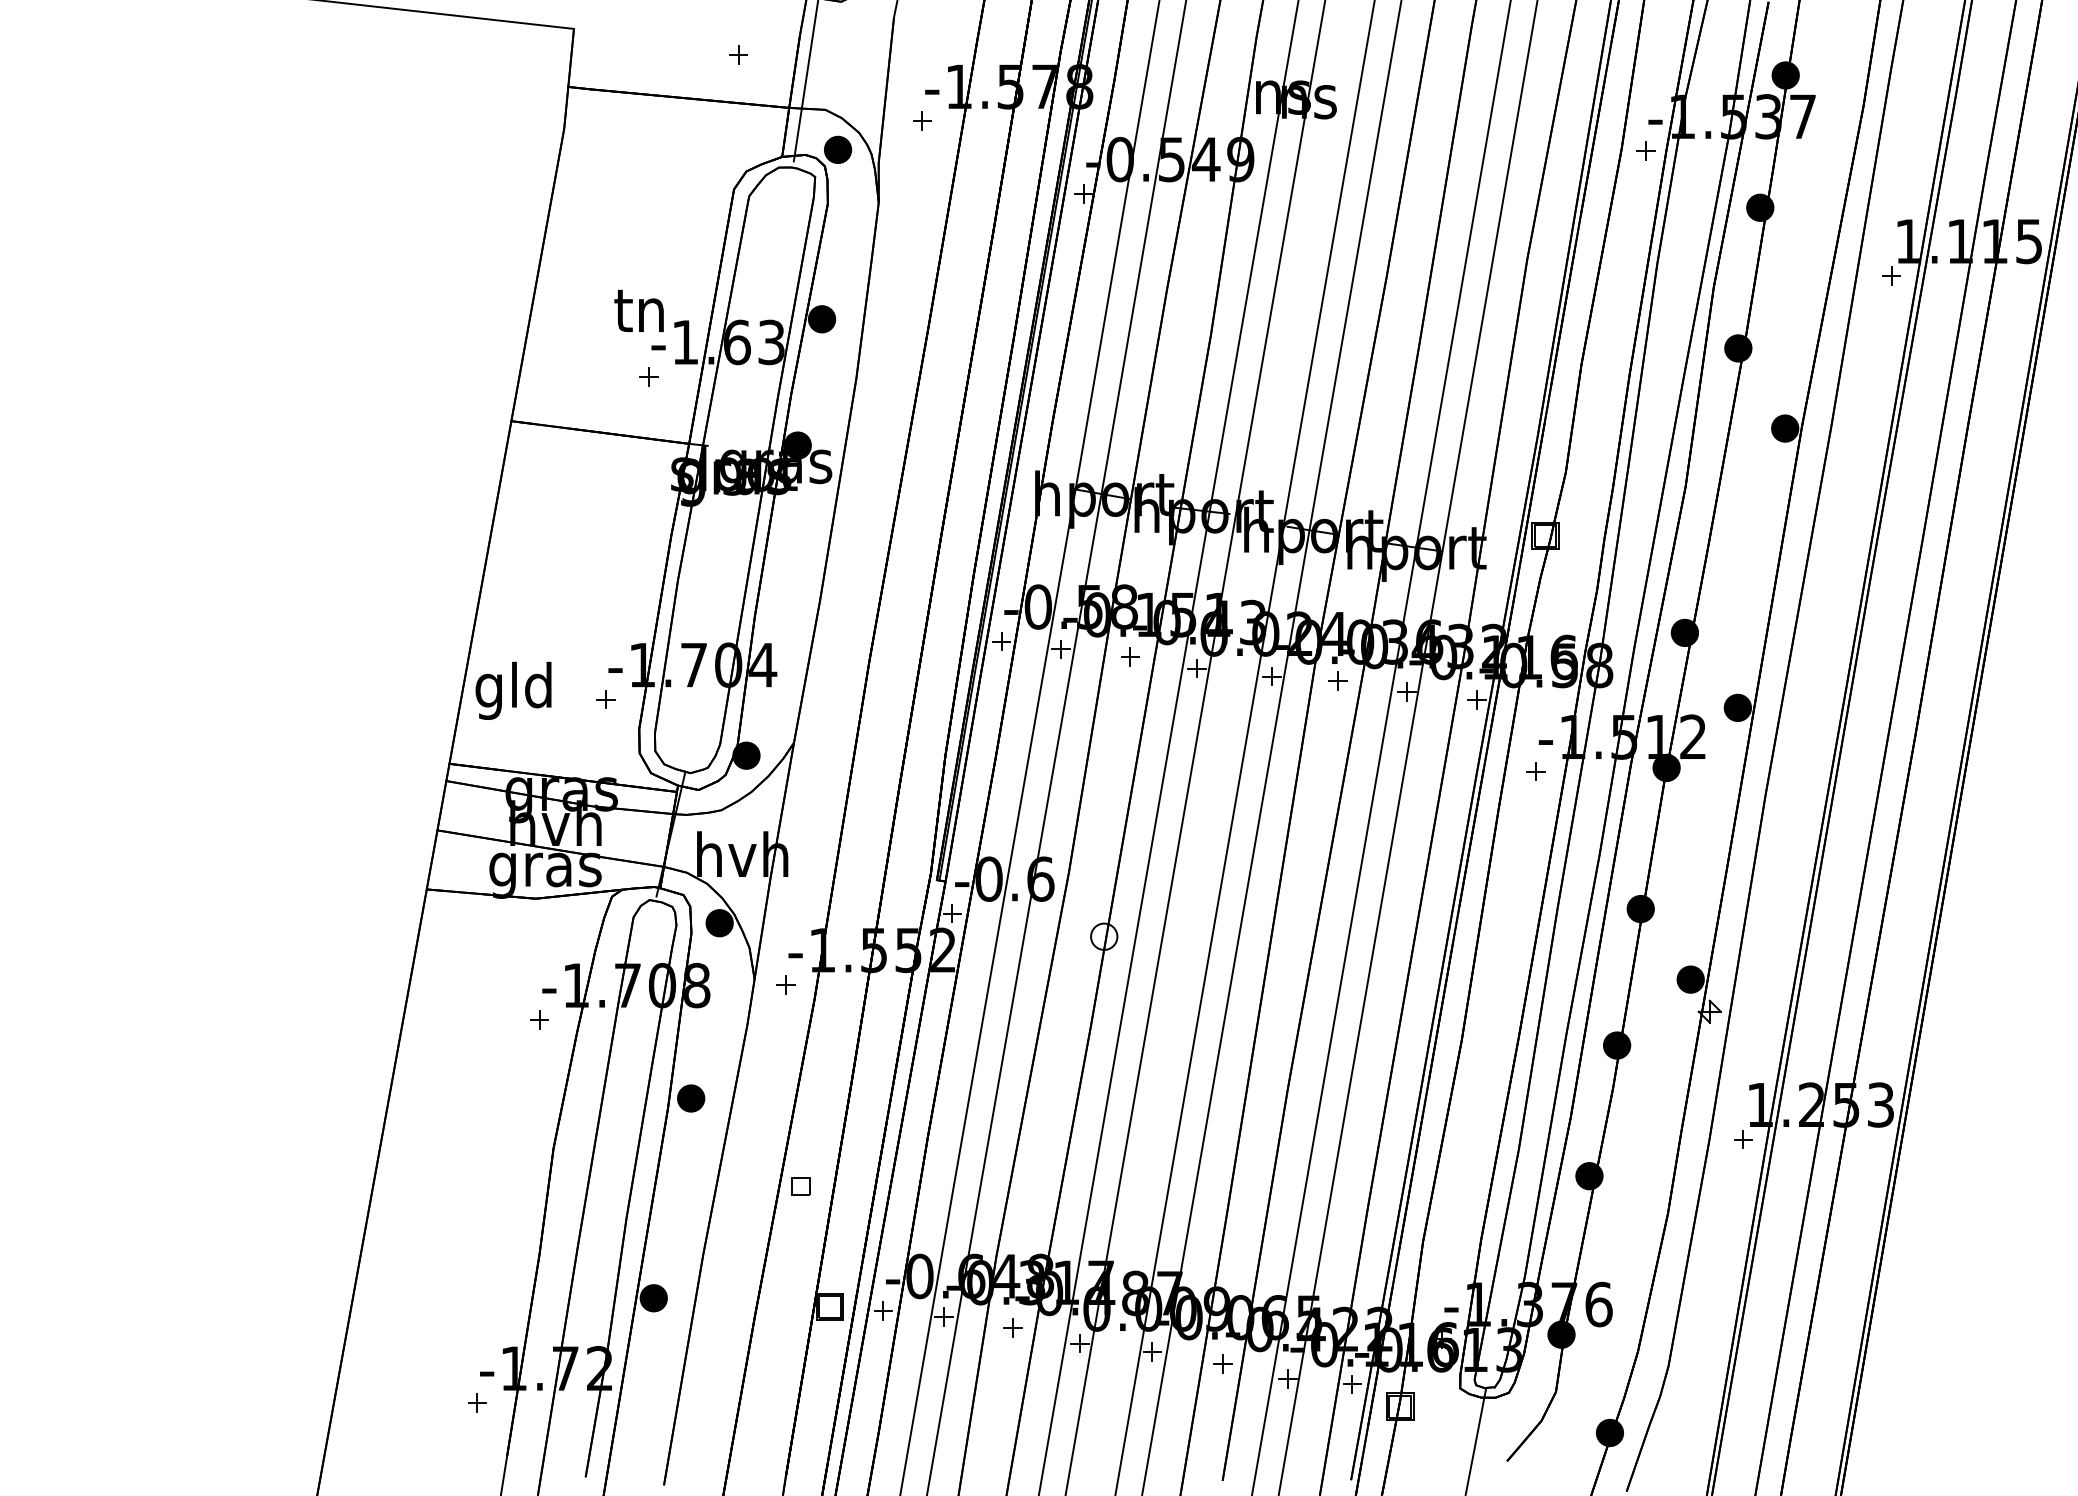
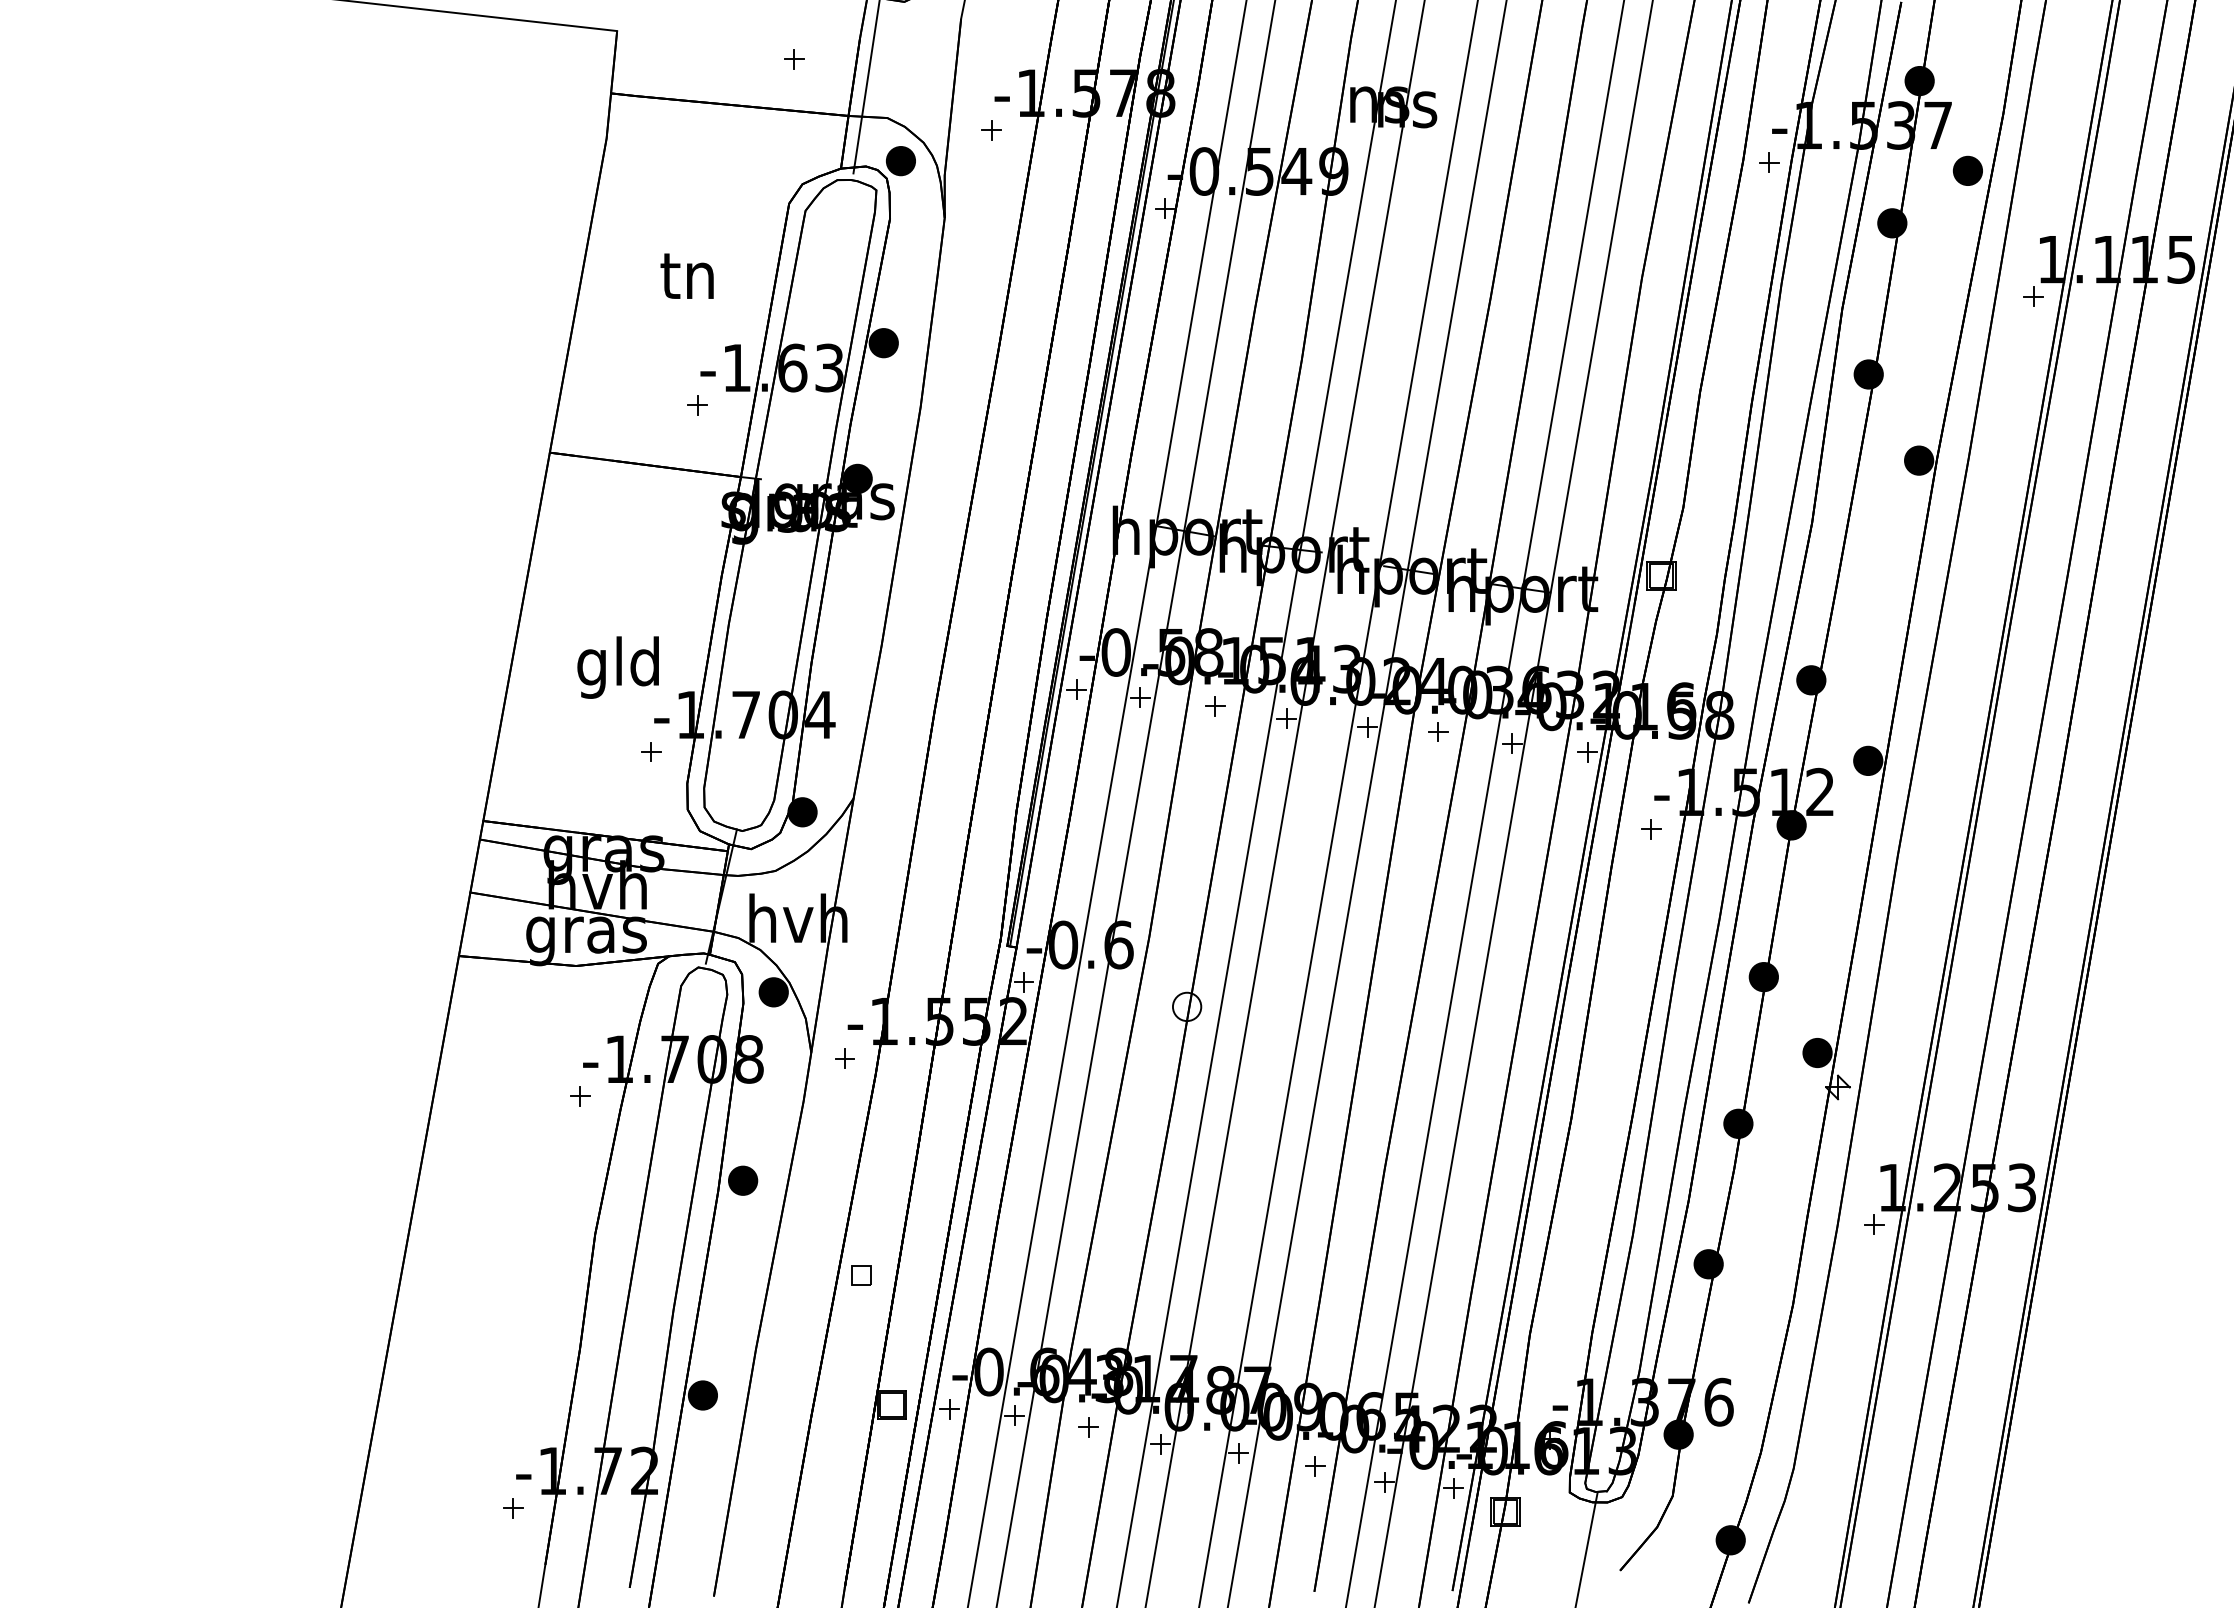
part: (1830, 158) -> (1967, 170), added
text: (638, 310) -> (686, 275), moved
text: (512, 690) -> (617, 667), moved

